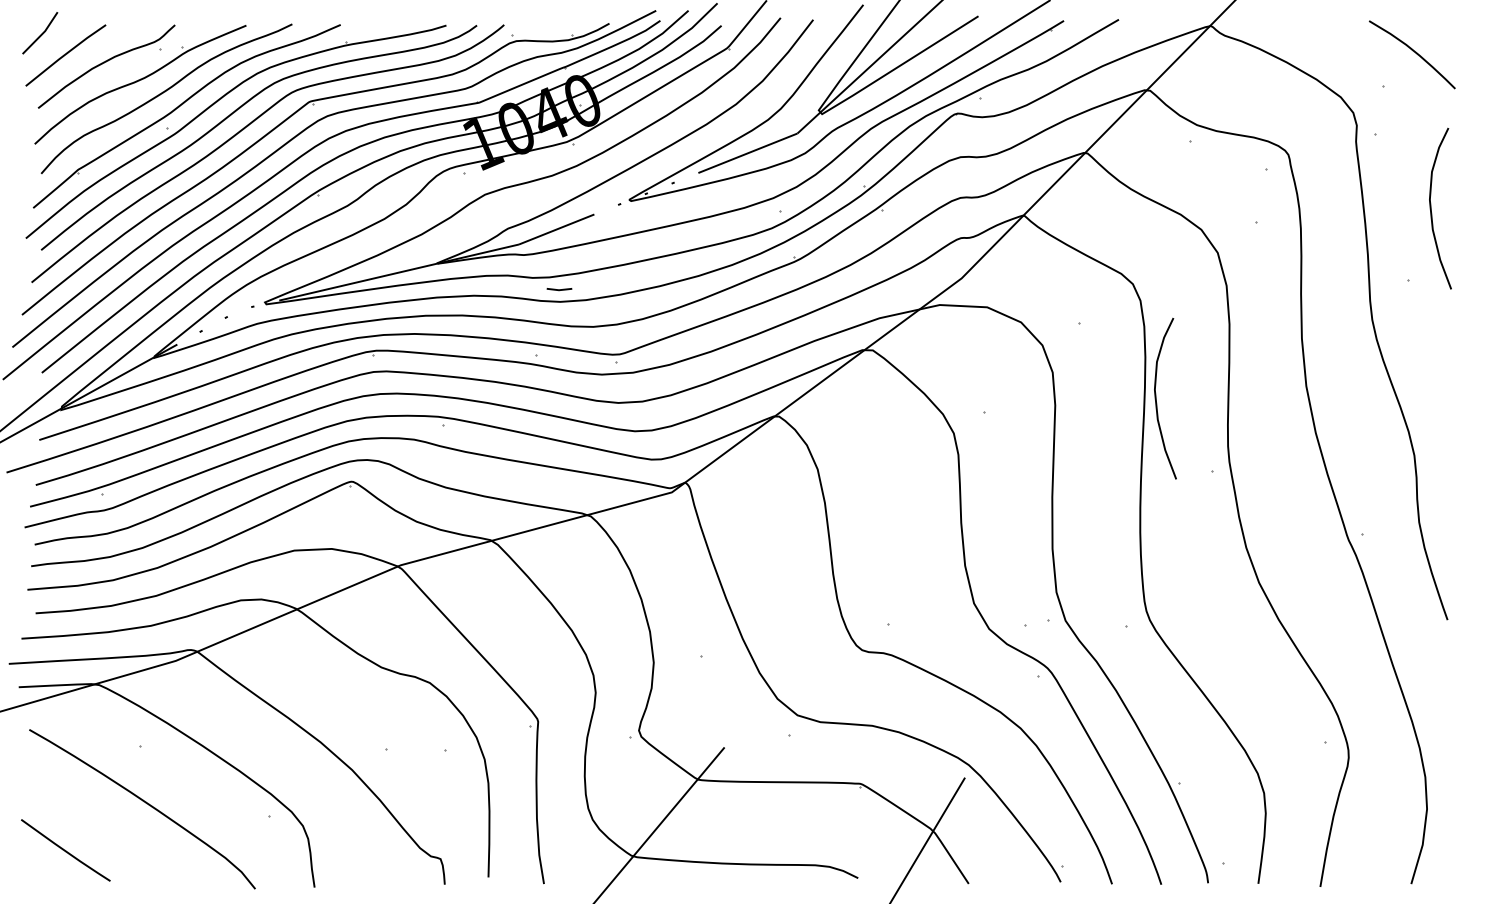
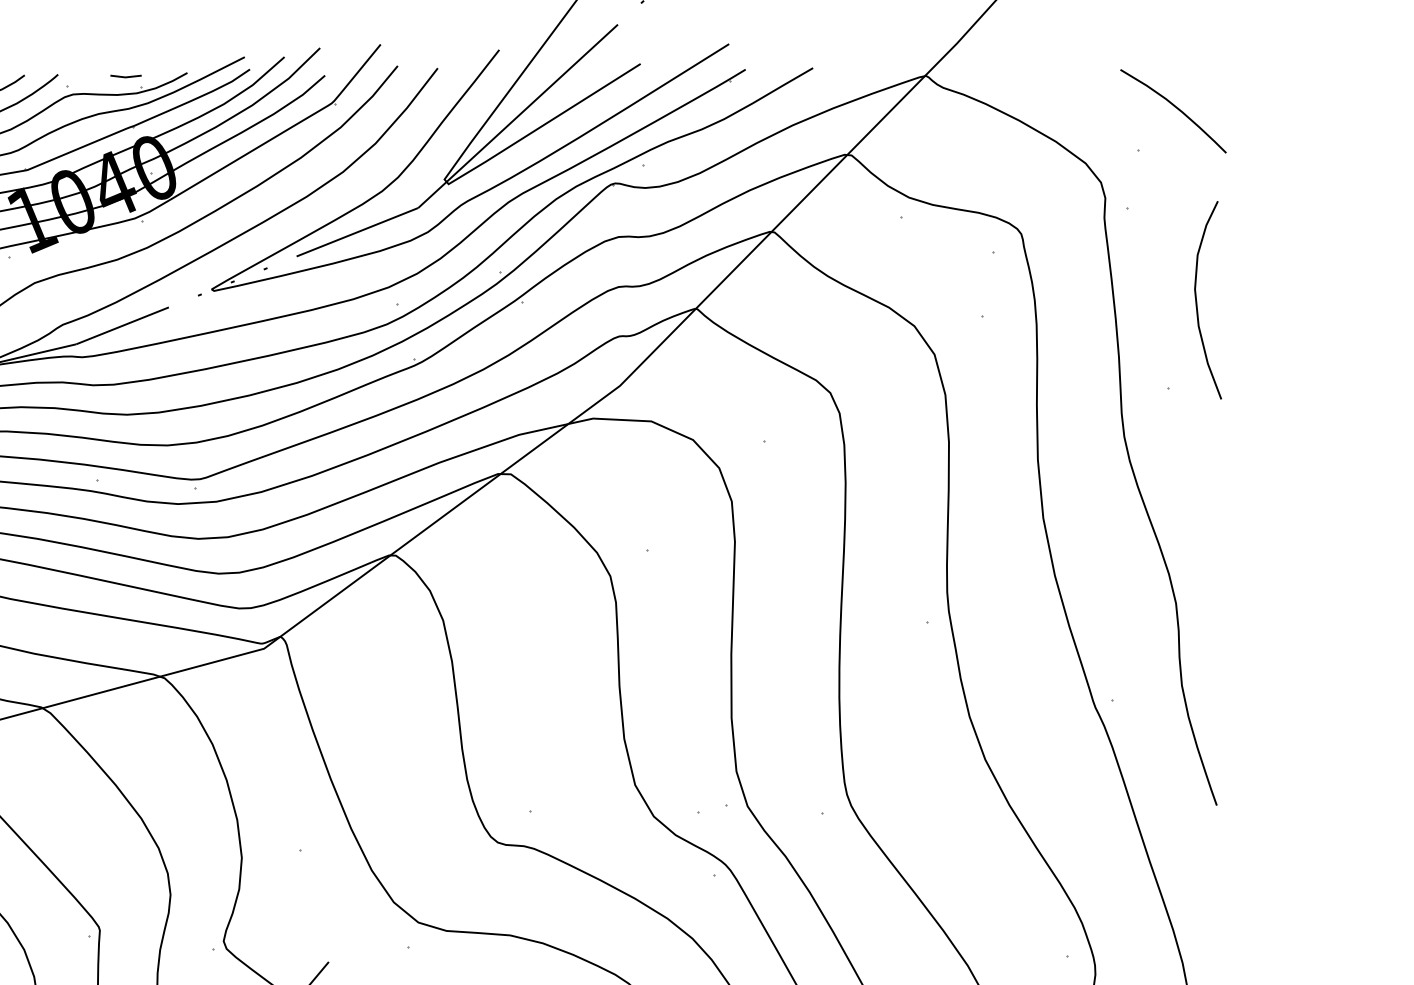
line: (559, 289) -> (126, 76), moved
curve: (1156, 398) -> (859, 533), removed

